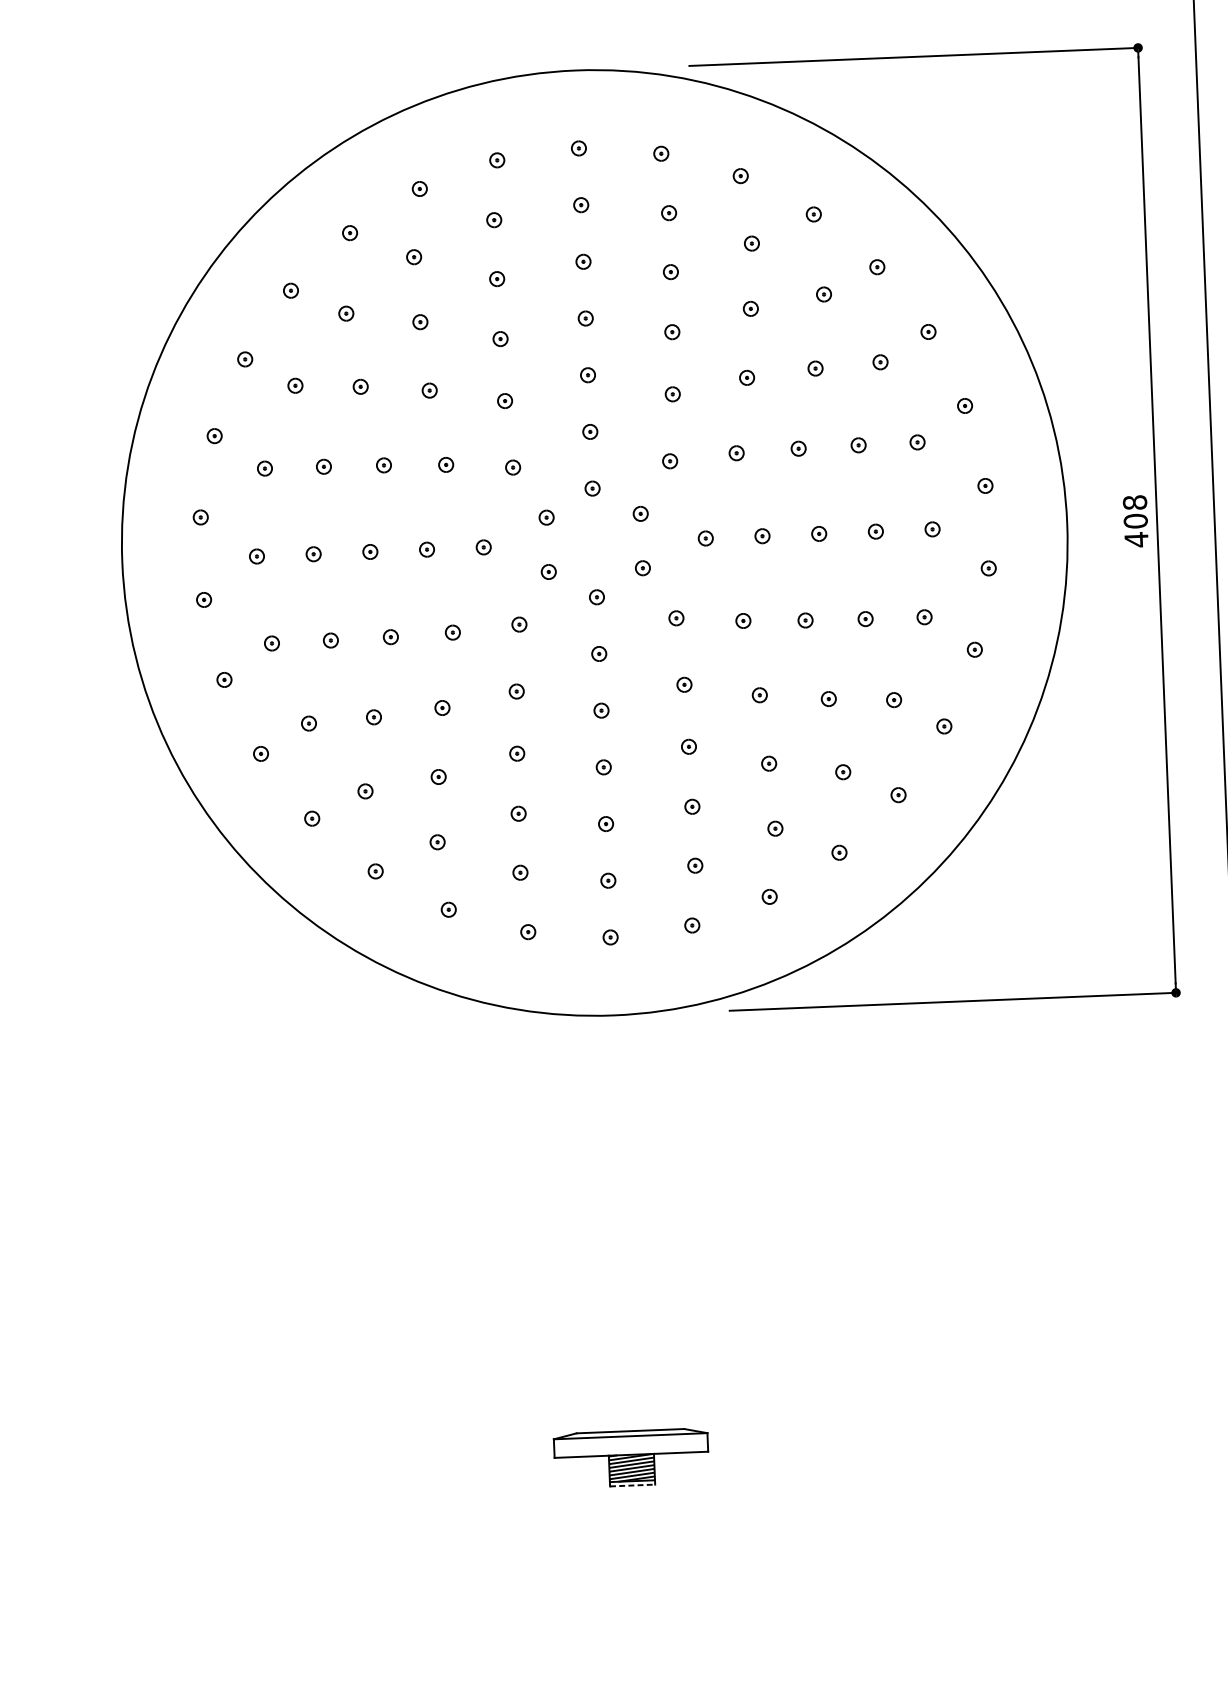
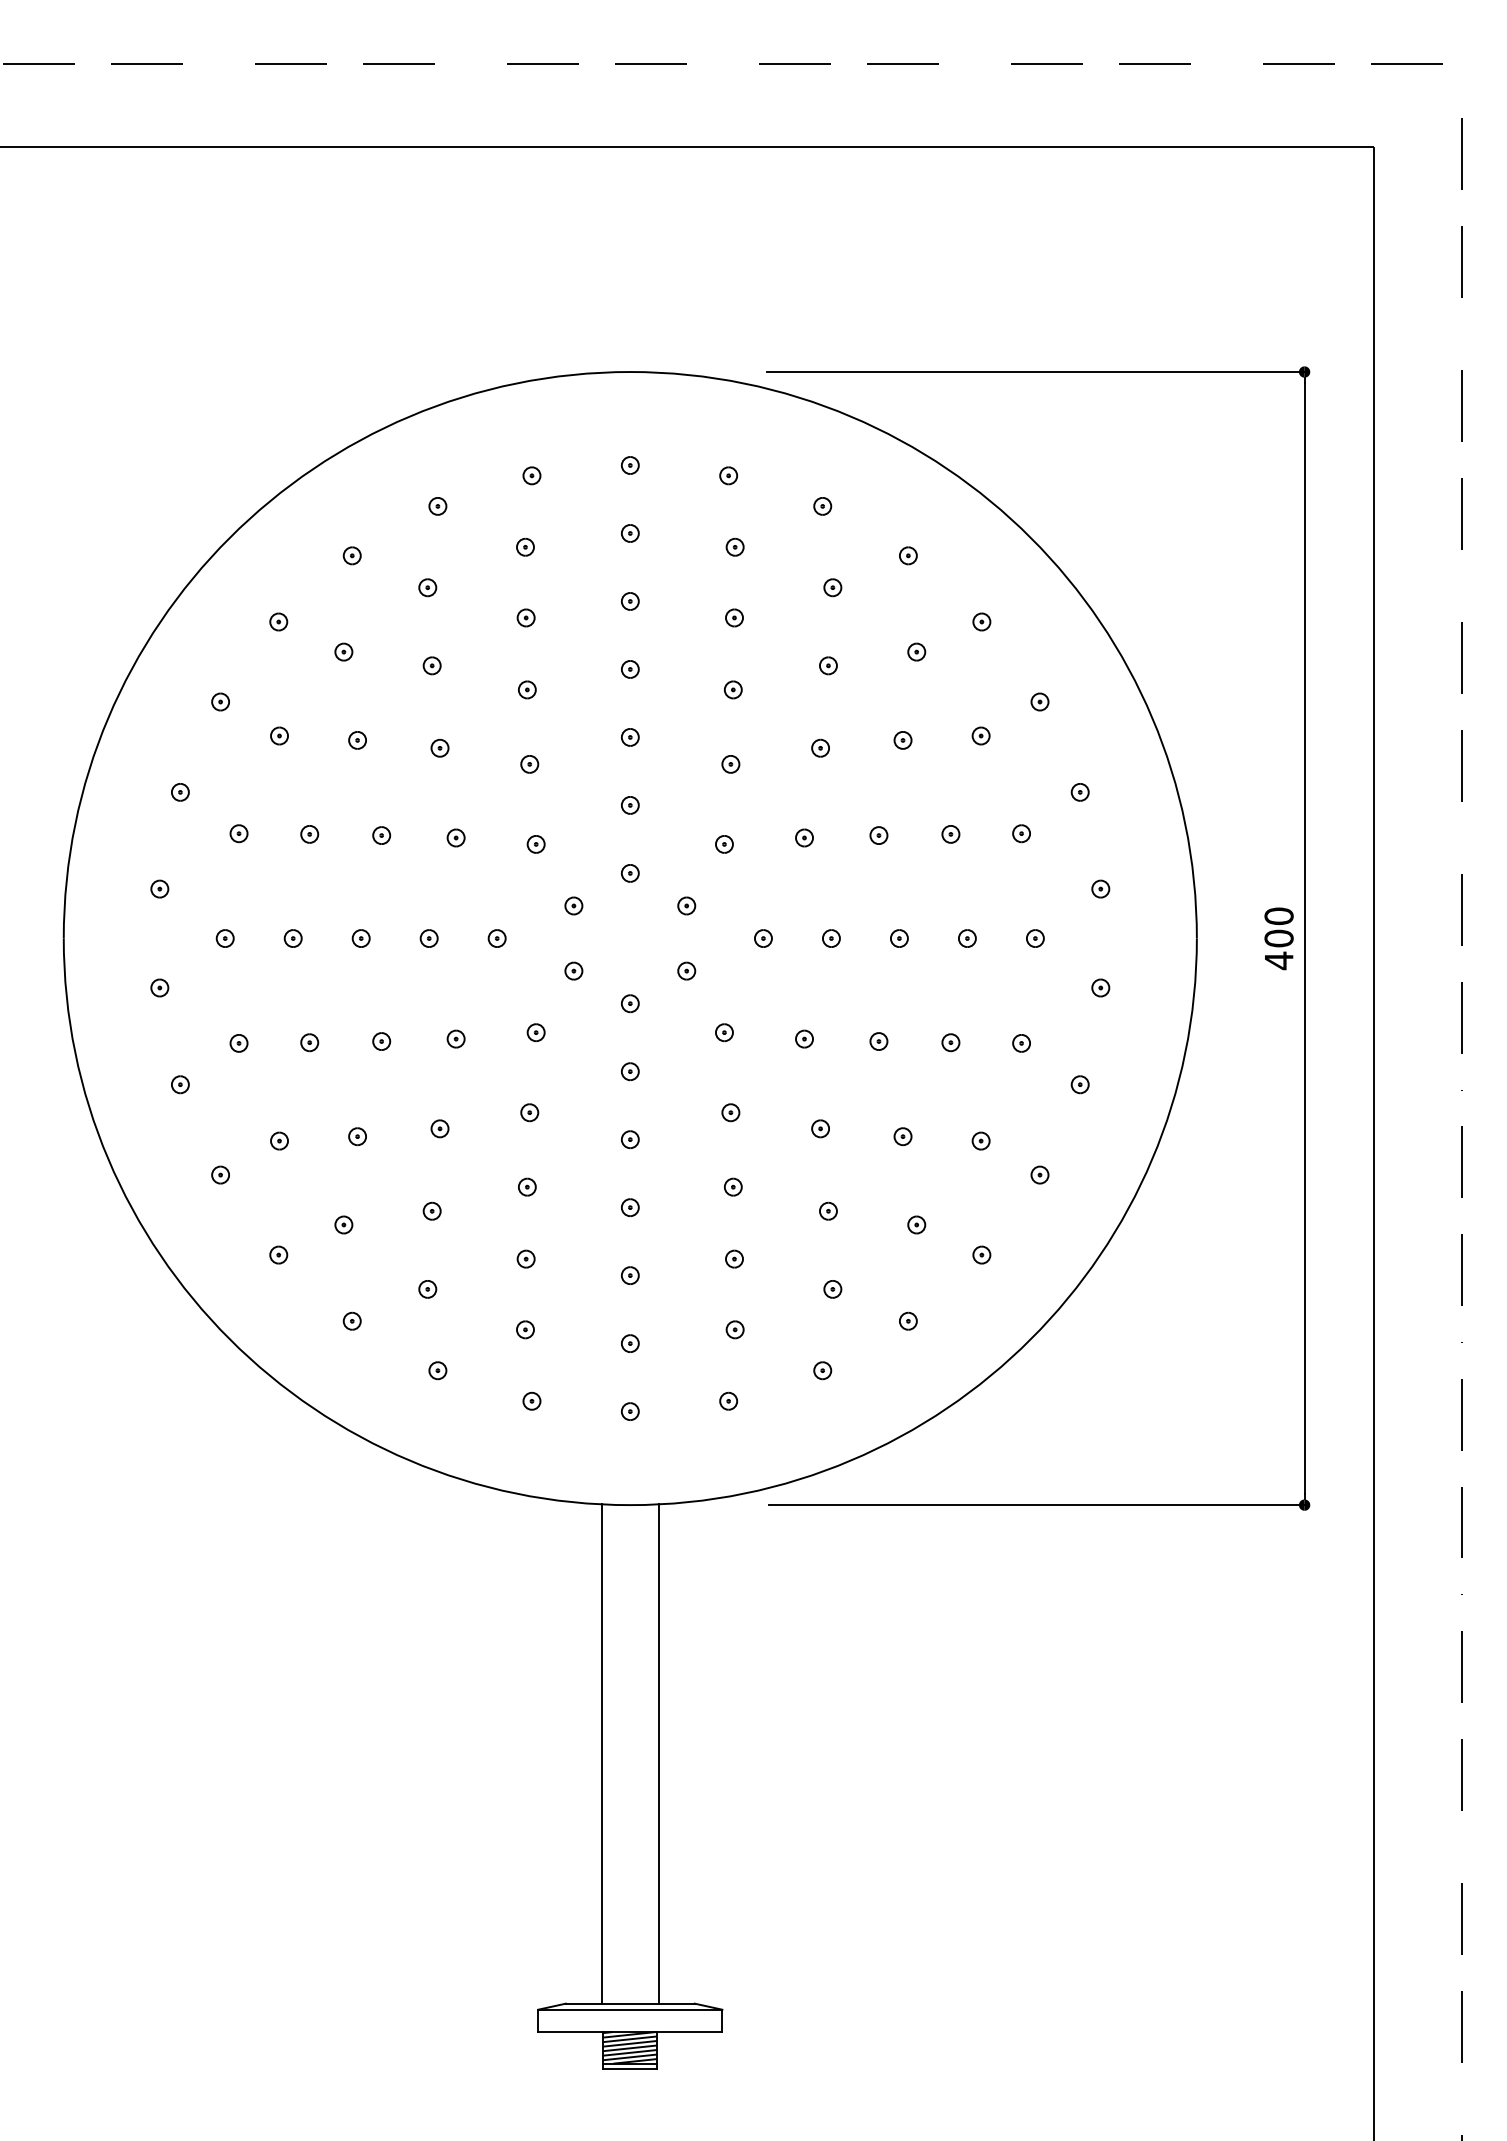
text: (1135, 502) -> (1279, 916), 408 -> 400
line: (645, 1221) -> (658, 1753), added
line: (598, 1223) -> (602, 1753), added
line: (632, 1485) -> (630, 2068), dashed -> solid

